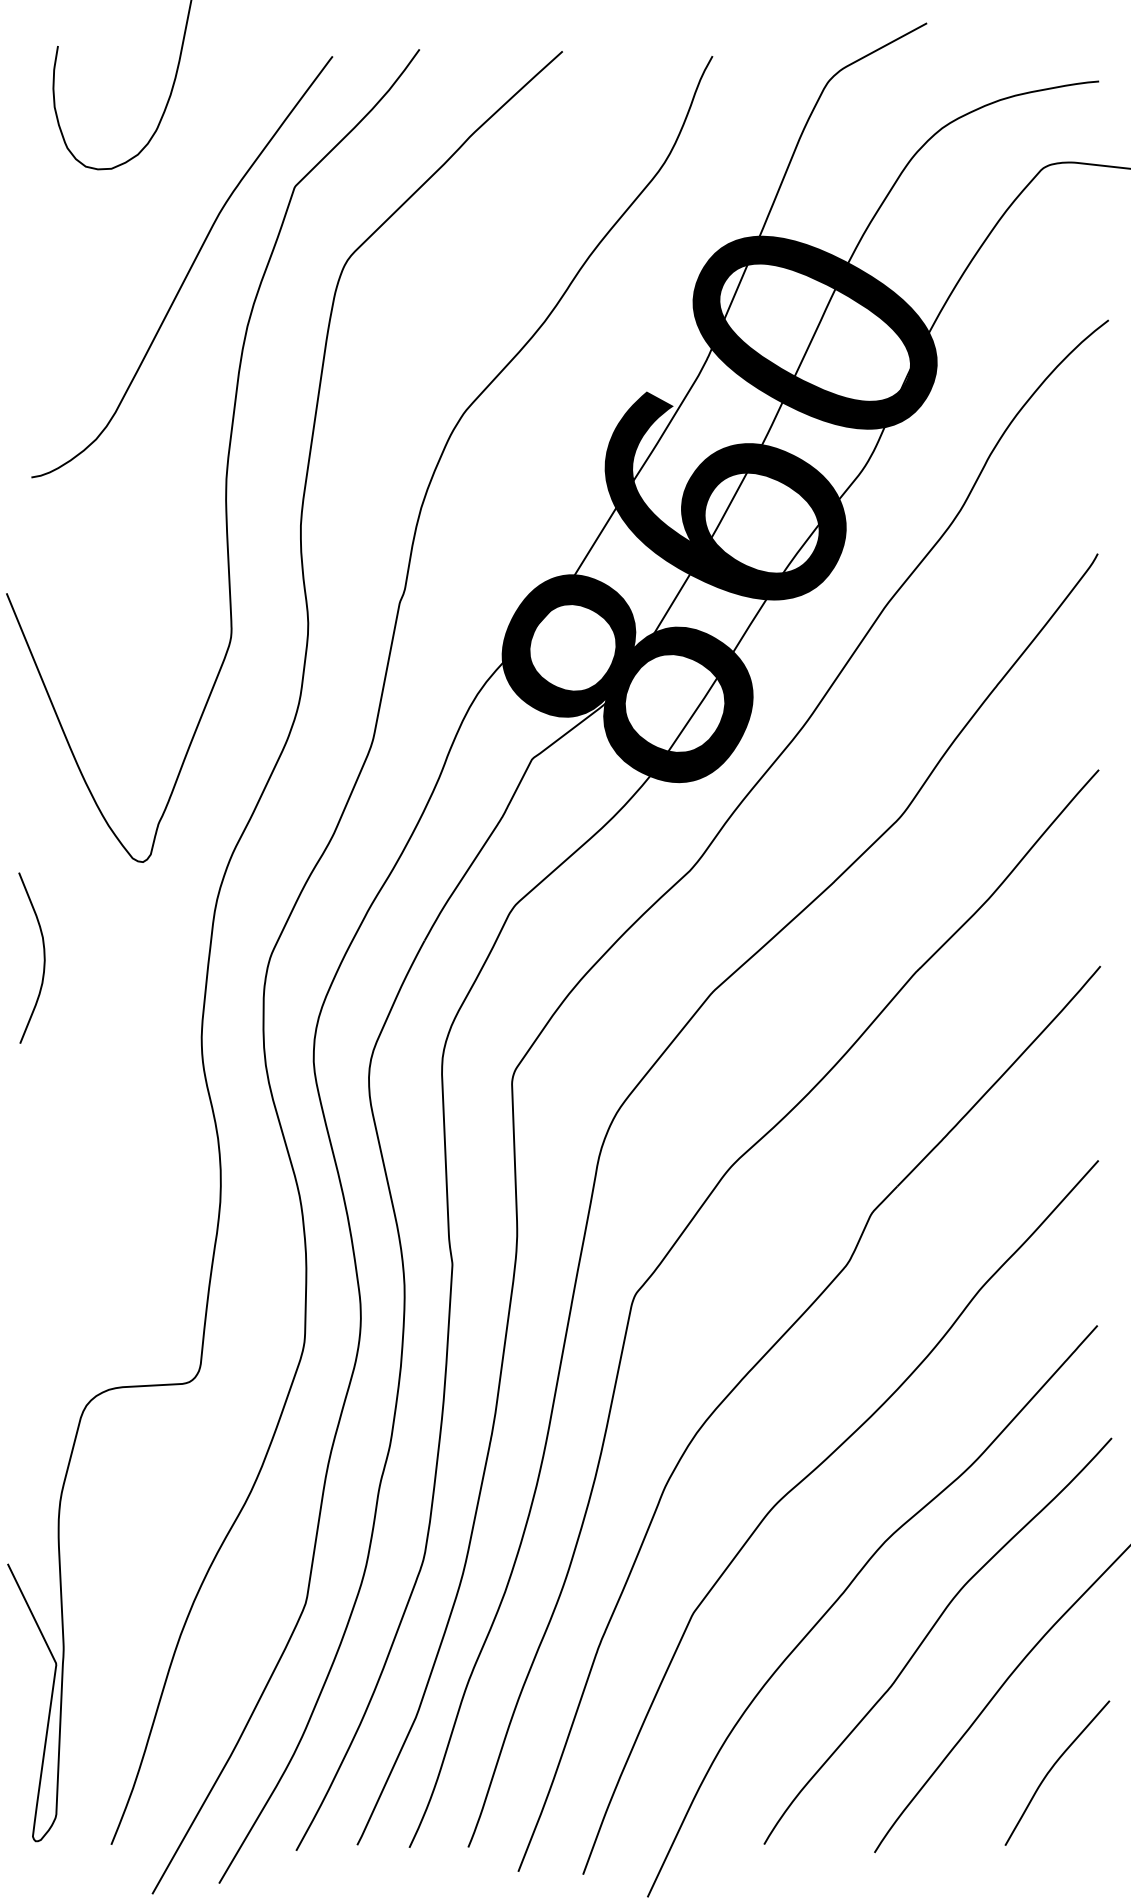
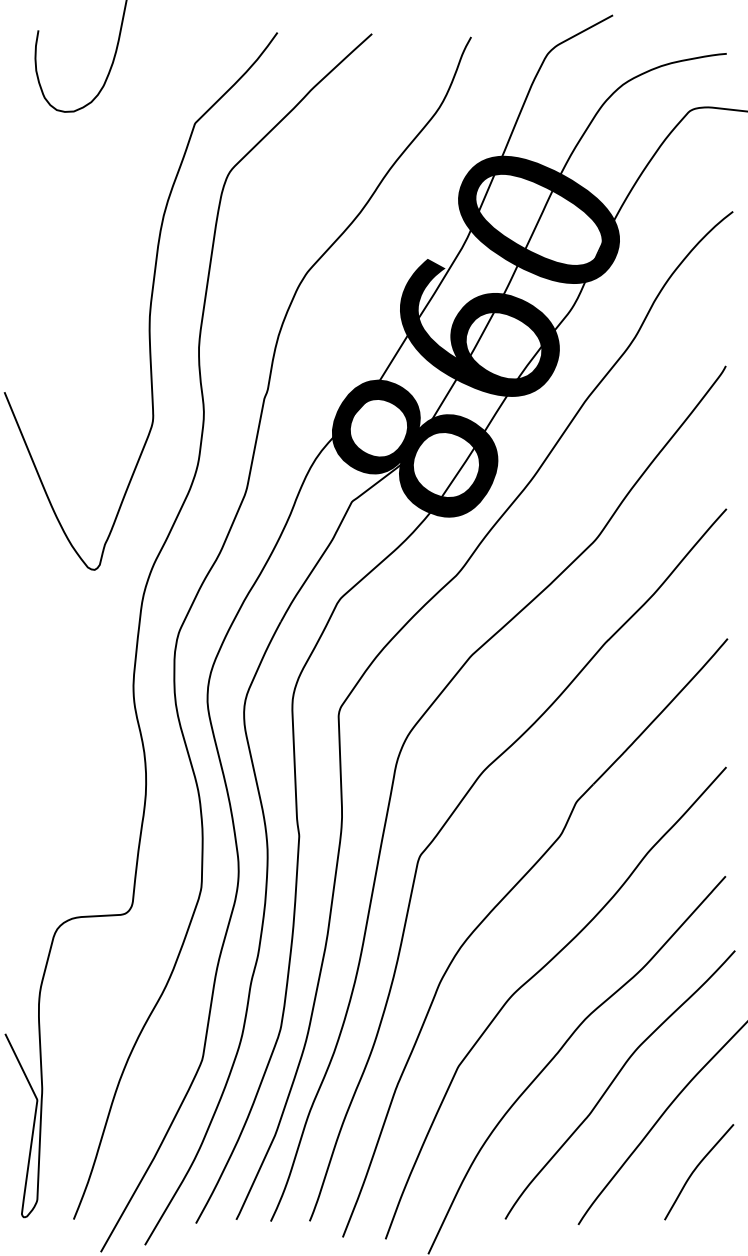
curve: (188, 270) -> (124, 178), removed
curve: (42, 956) -> (28, 632), removed

